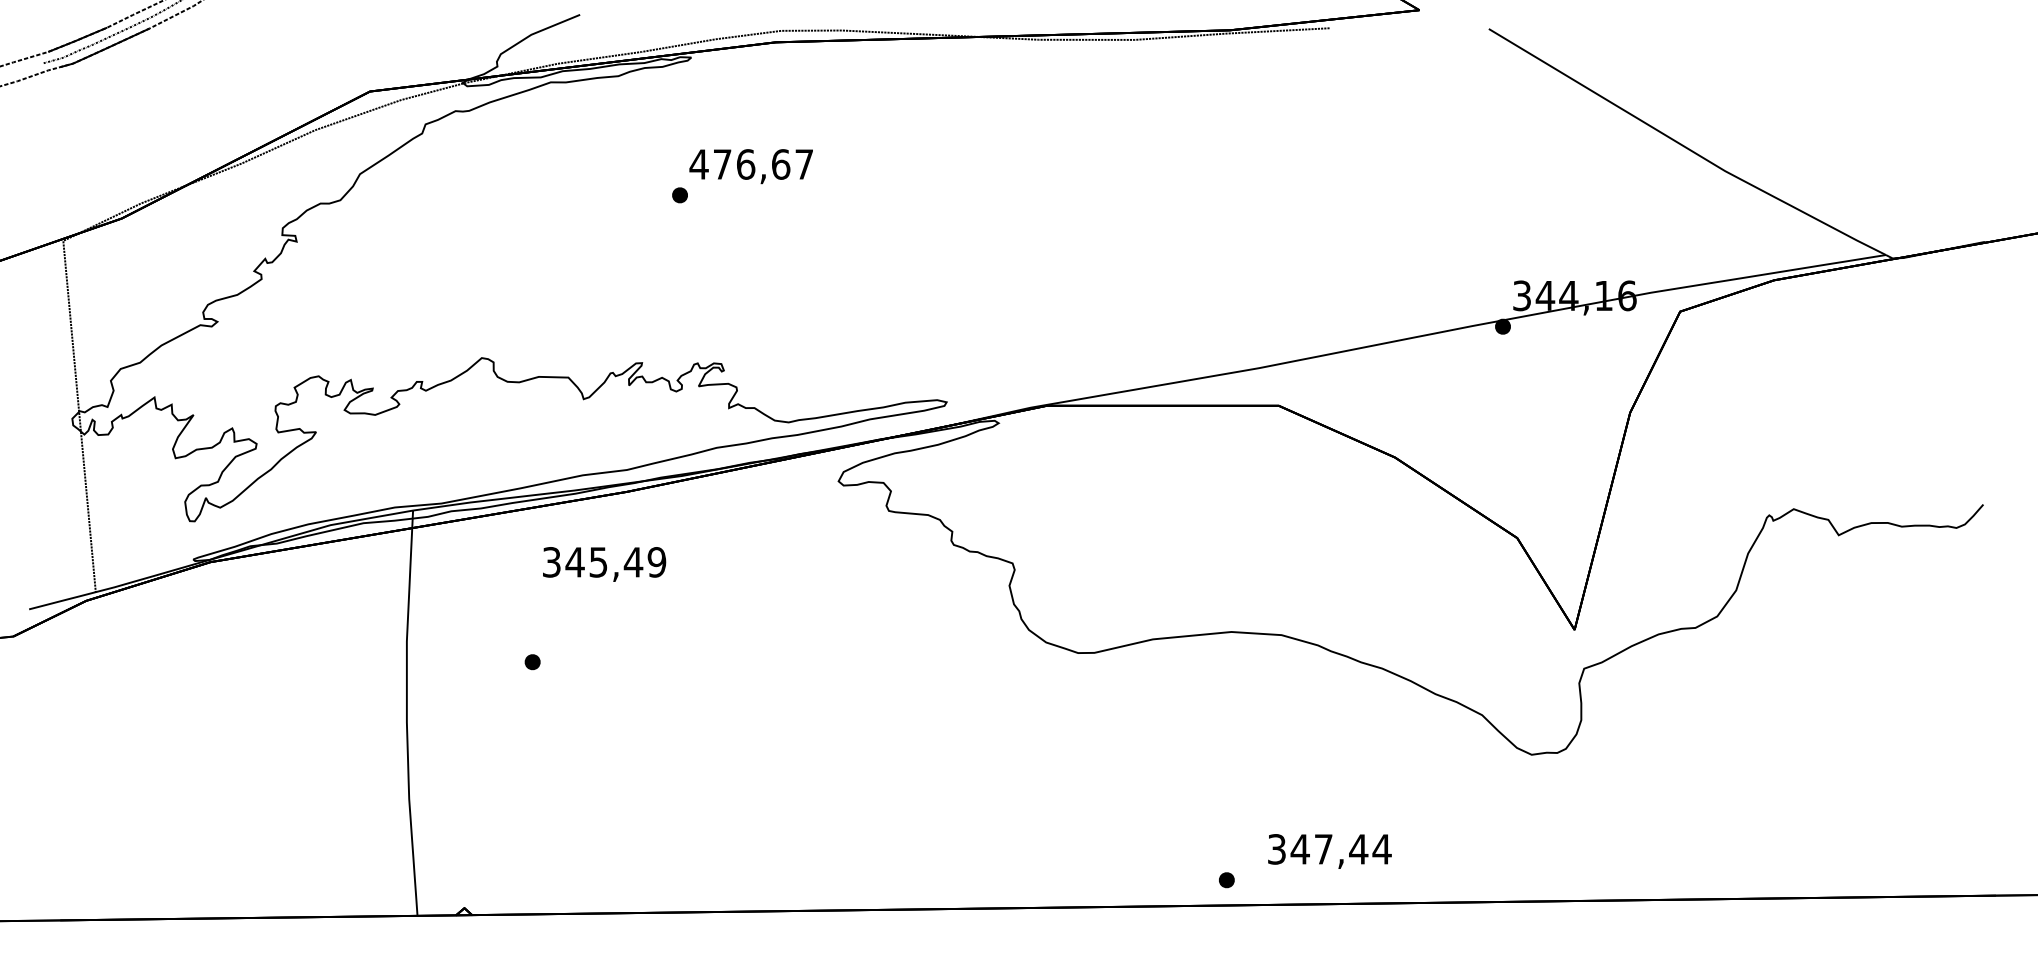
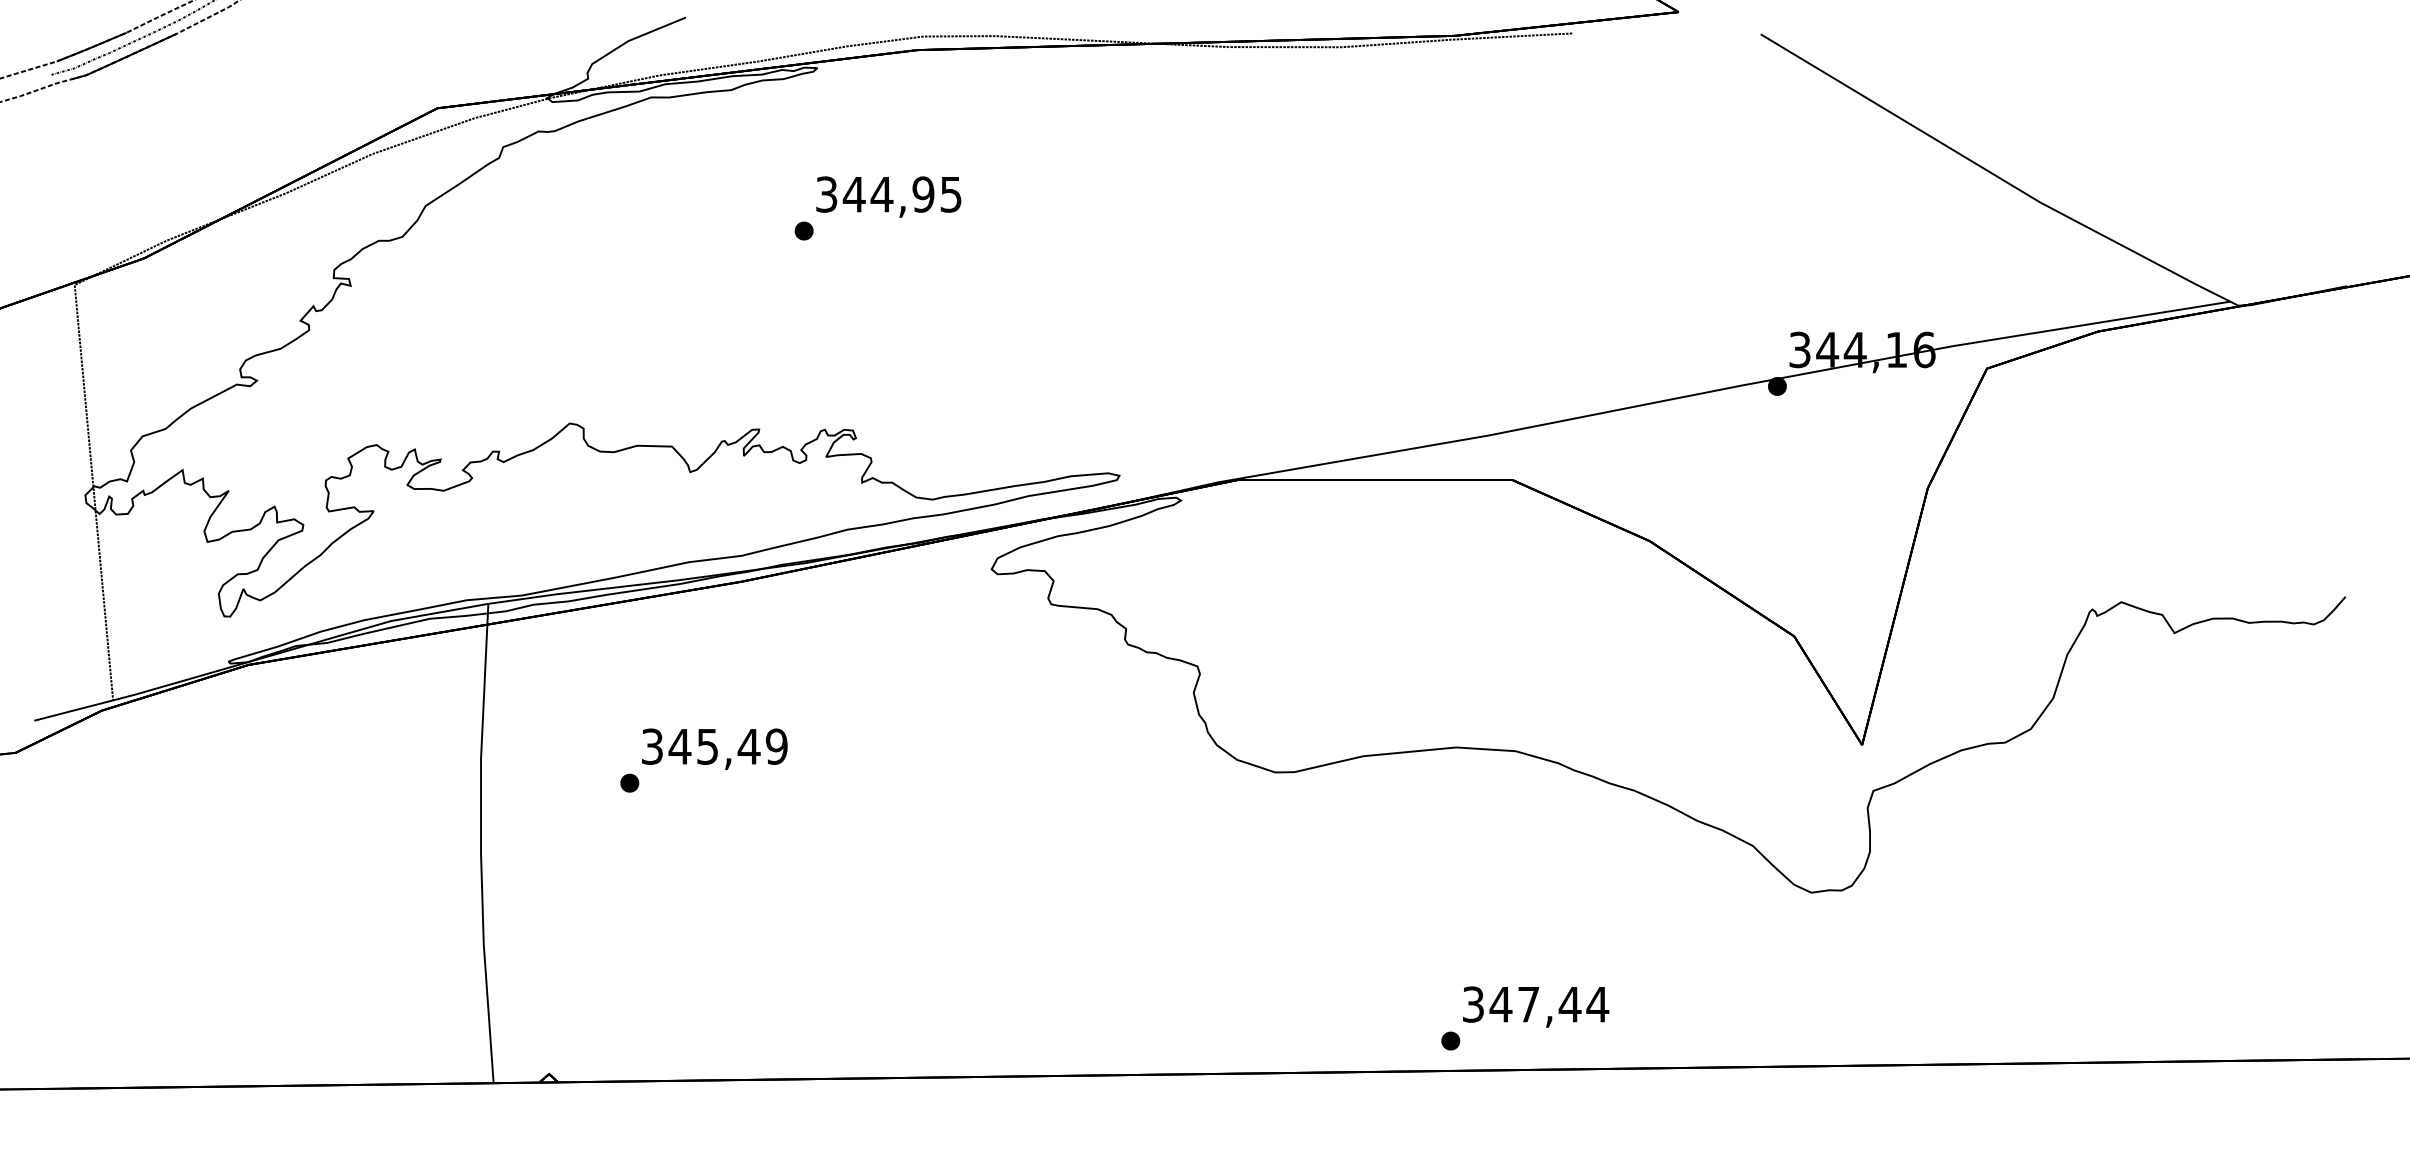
text: (750, 164) -> (887, 194), 476,67 -> 344,95
text: (604, 564) -> (714, 749), moved
text: (1329, 851) -> (1535, 1007), moved

